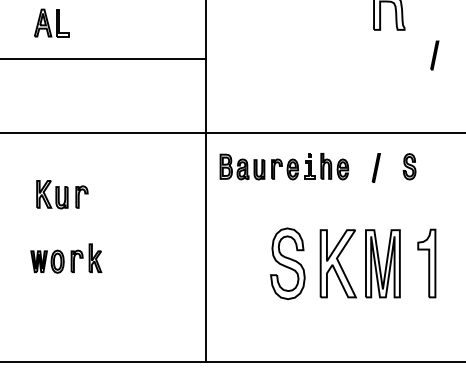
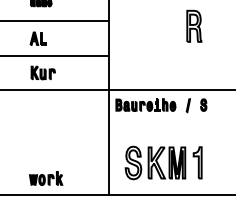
part: (432, 55) -> (214, 53), removed
part: (60, 193) -> (42, 72), moved
part: (67, 258) -> (46, 178), moved
part: (352, 262) -> (163, 162), moved

